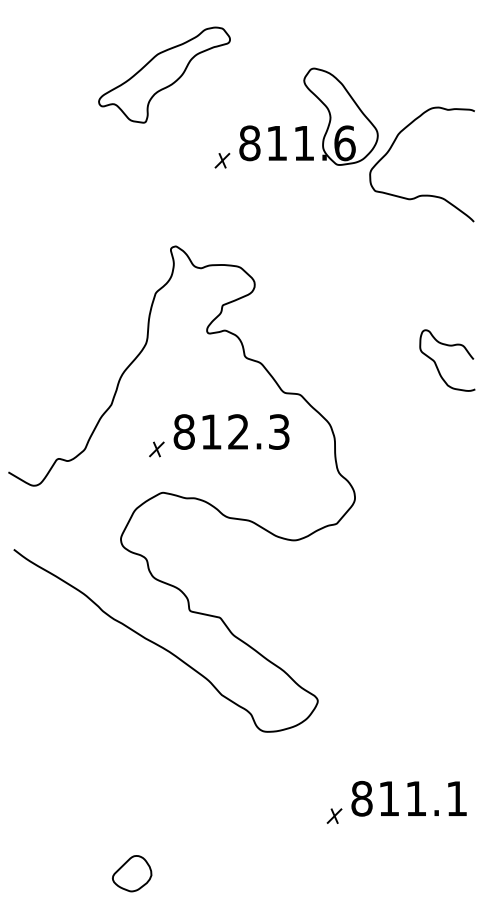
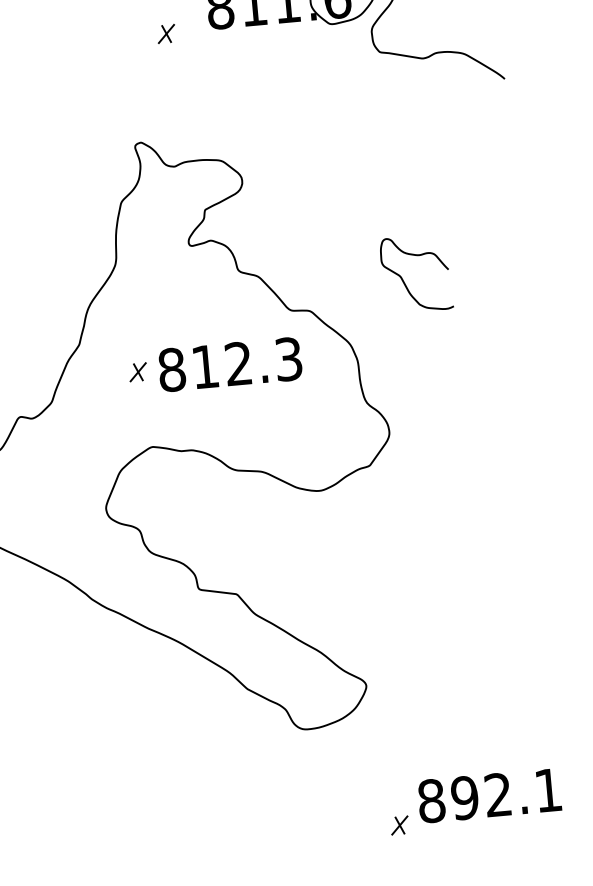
part: (222, 160) -> (166, 33), moved
curve: (437, 365) -> (404, 281), moved
part: (156, 449) -> (137, 372), moved
text: (401, 798) -> (480, 796), 811.1 -> 892.1

